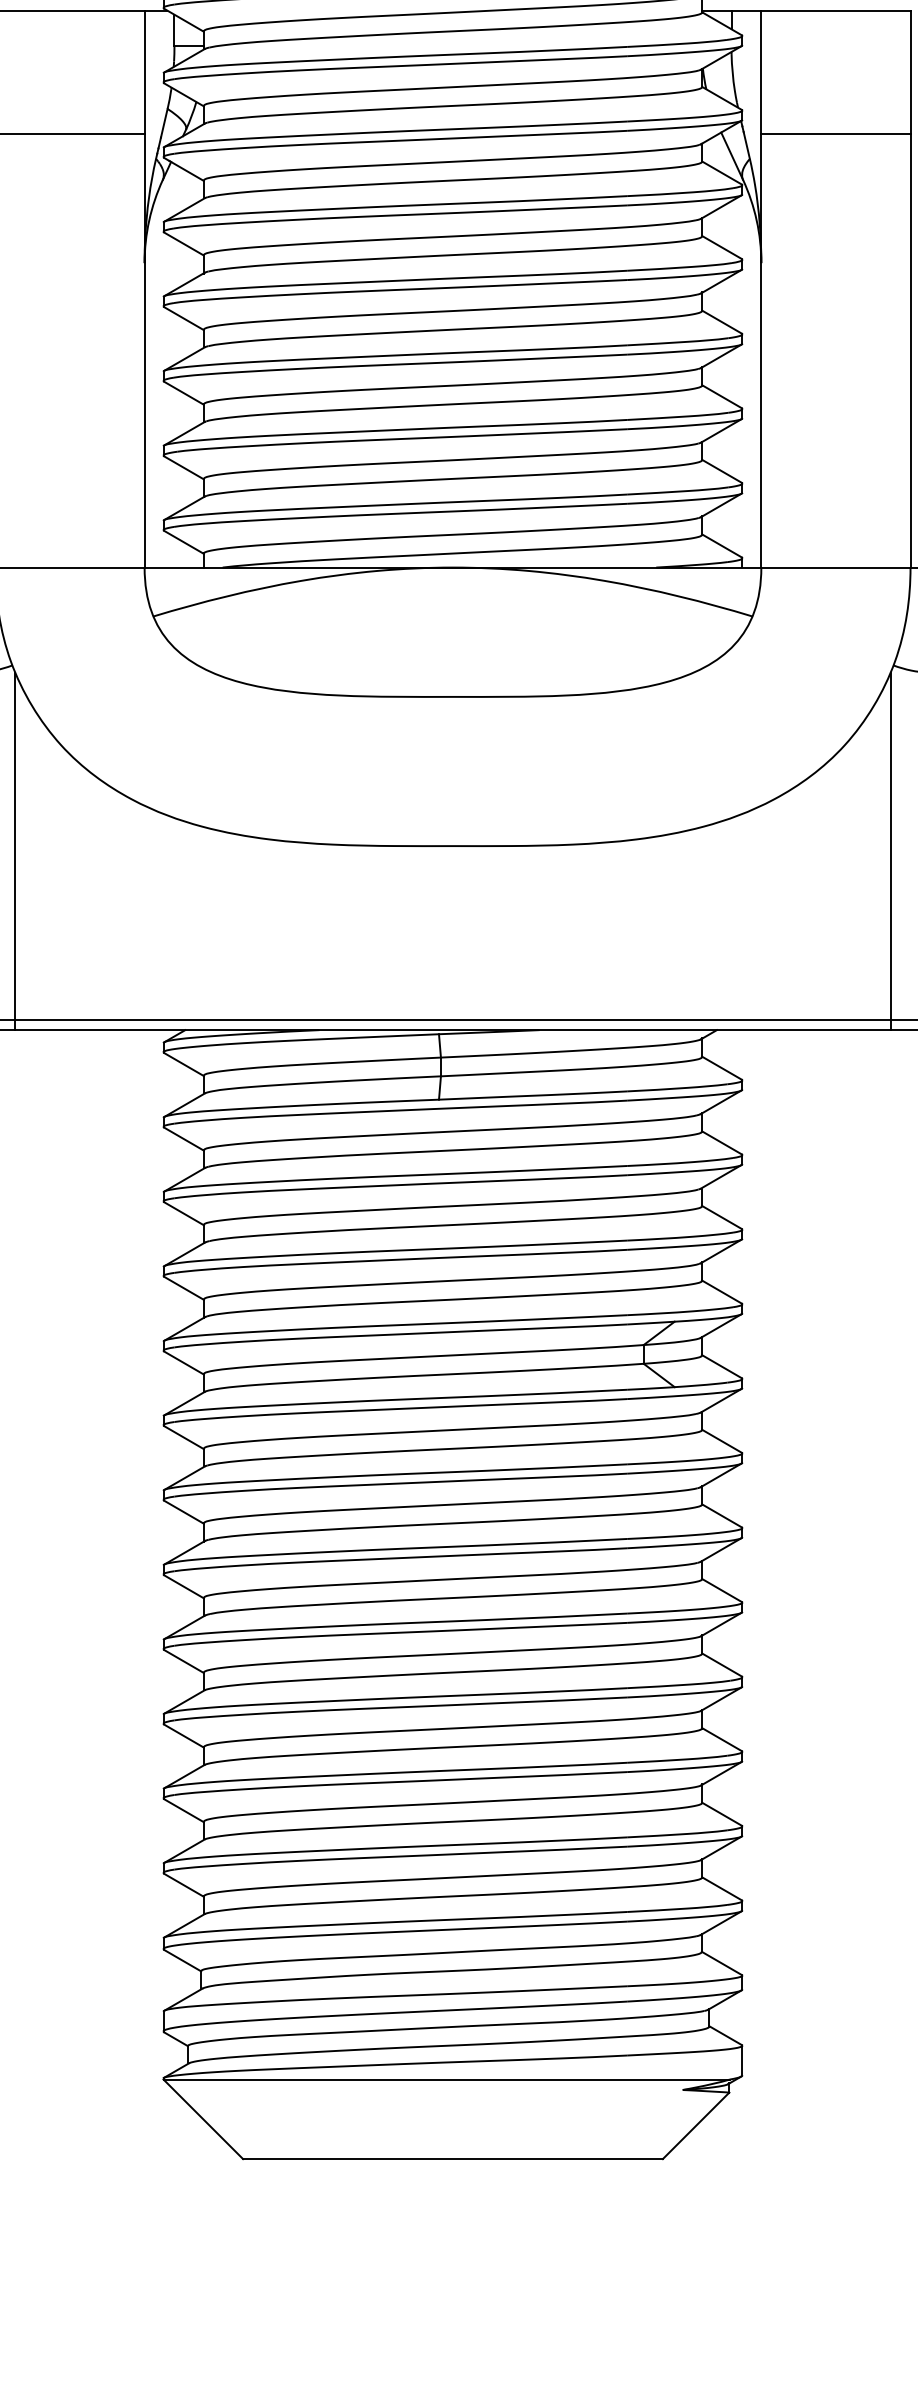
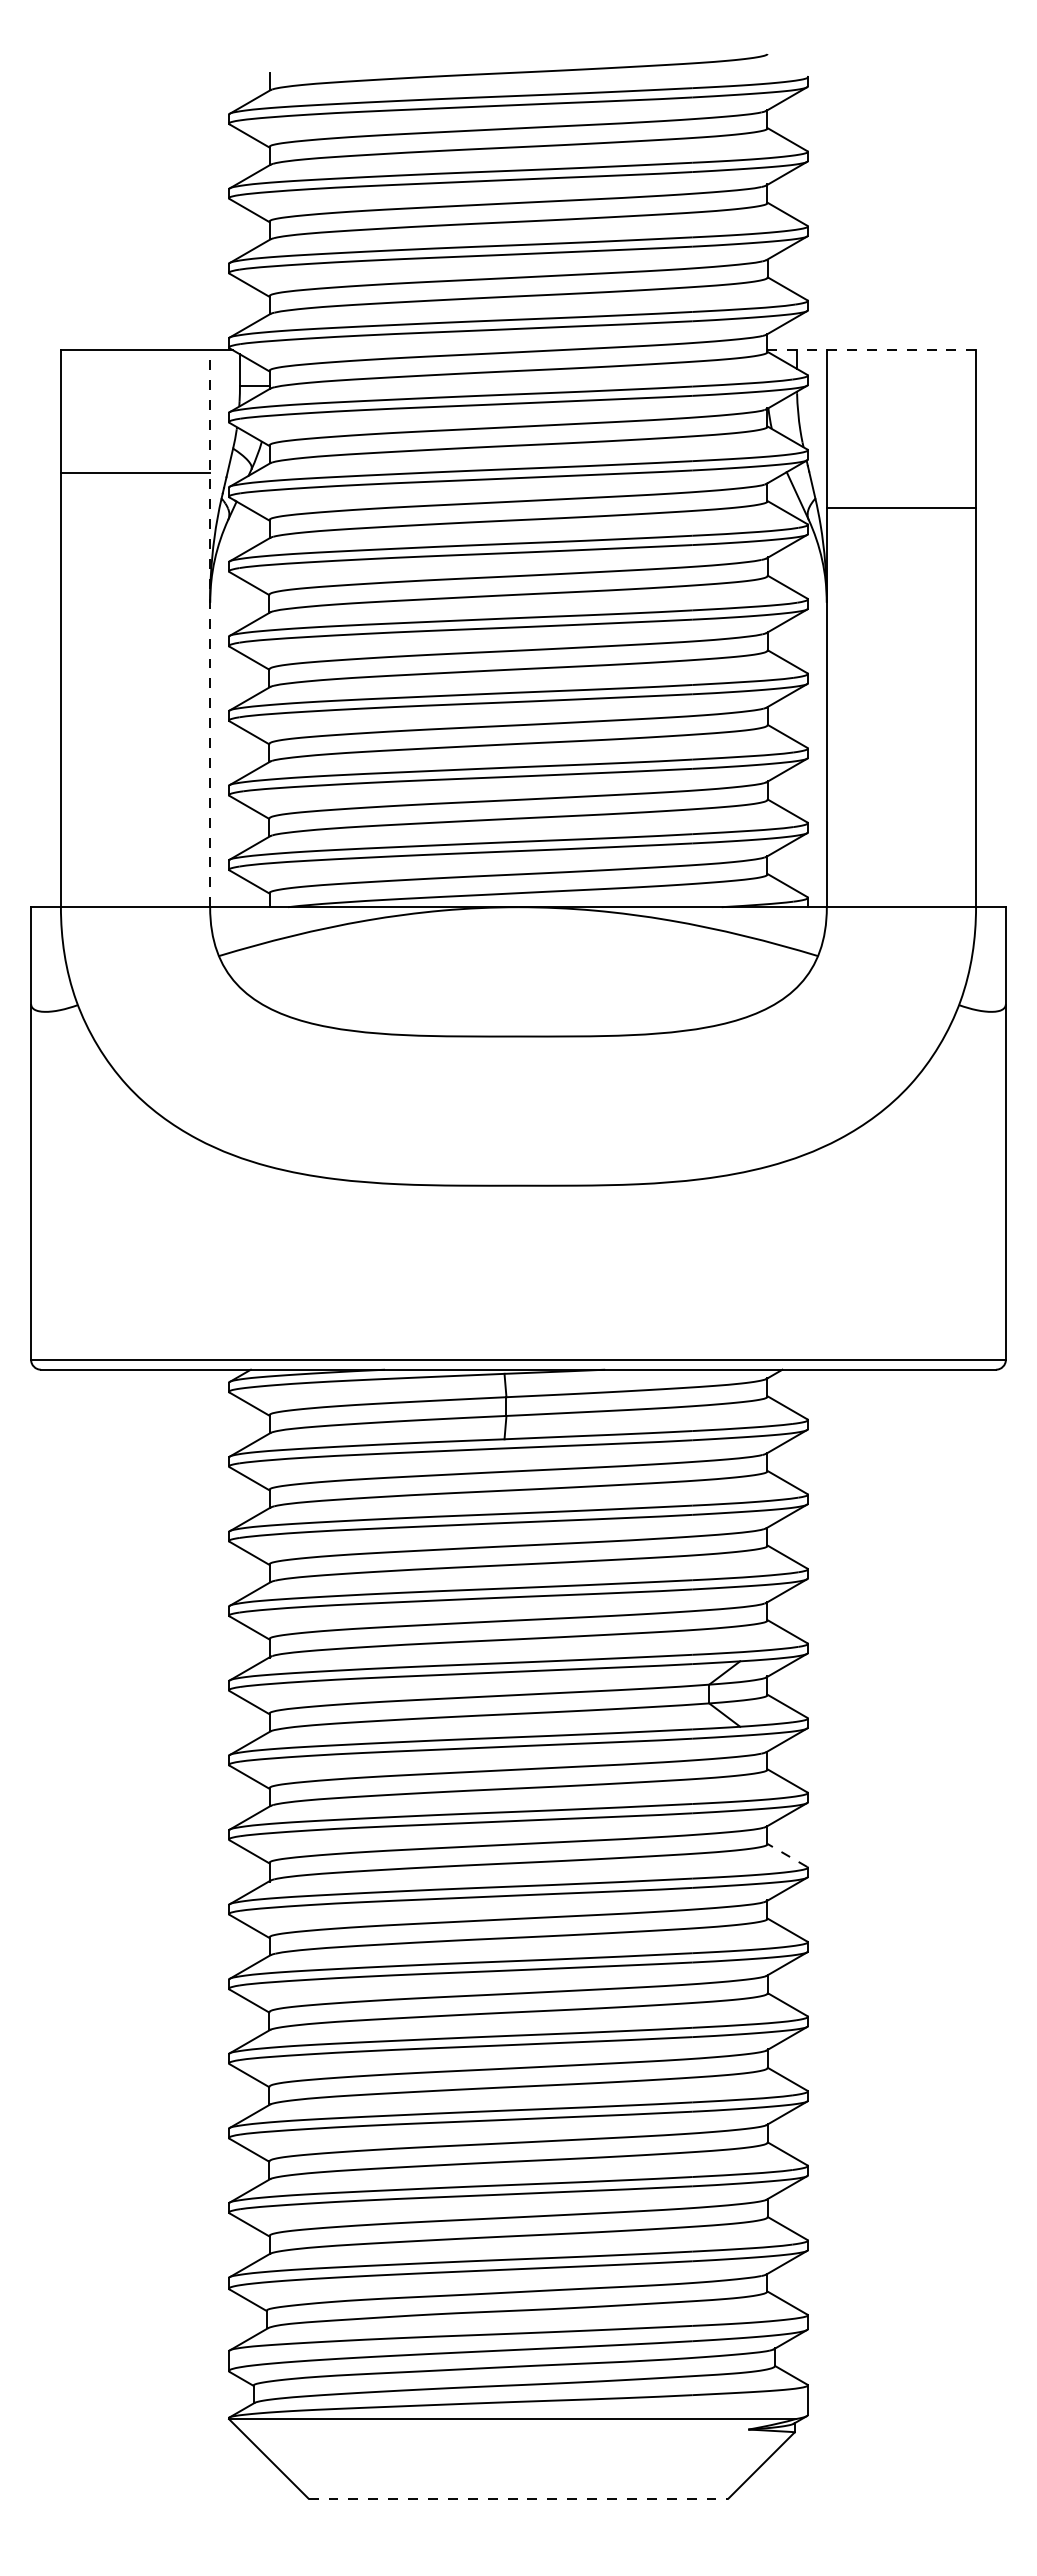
line: (806, 10) -> (872, 350), solid -> dashed
line: (835, 133) -> (901, 508), moved
line: (144, 288) -> (210, 628), solid -> dashed
line: (14, 850) -> (80, 1190), removed
line: (890, 850) -> (956, 1190), removed
line: (721, 1515) -> (787, 1855), solid -> dashed
line: (452, 2158) -> (518, 2498), solid -> dashed

